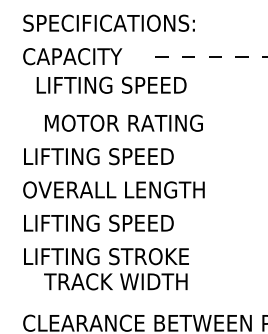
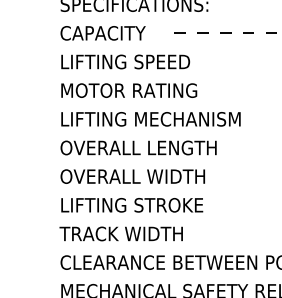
text: (111, 84) -> (125, 61), moved
text: (124, 123) -> (129, 90), moved
text: (170, 156) -> (187, 119), LIFTING SPEED -> LIFTING MECHANISM
text: (106, 223) -> (132, 176), LIFTING SPEED -> OVERALL WIDTH
text: (114, 281) -> (120, 233), moved

